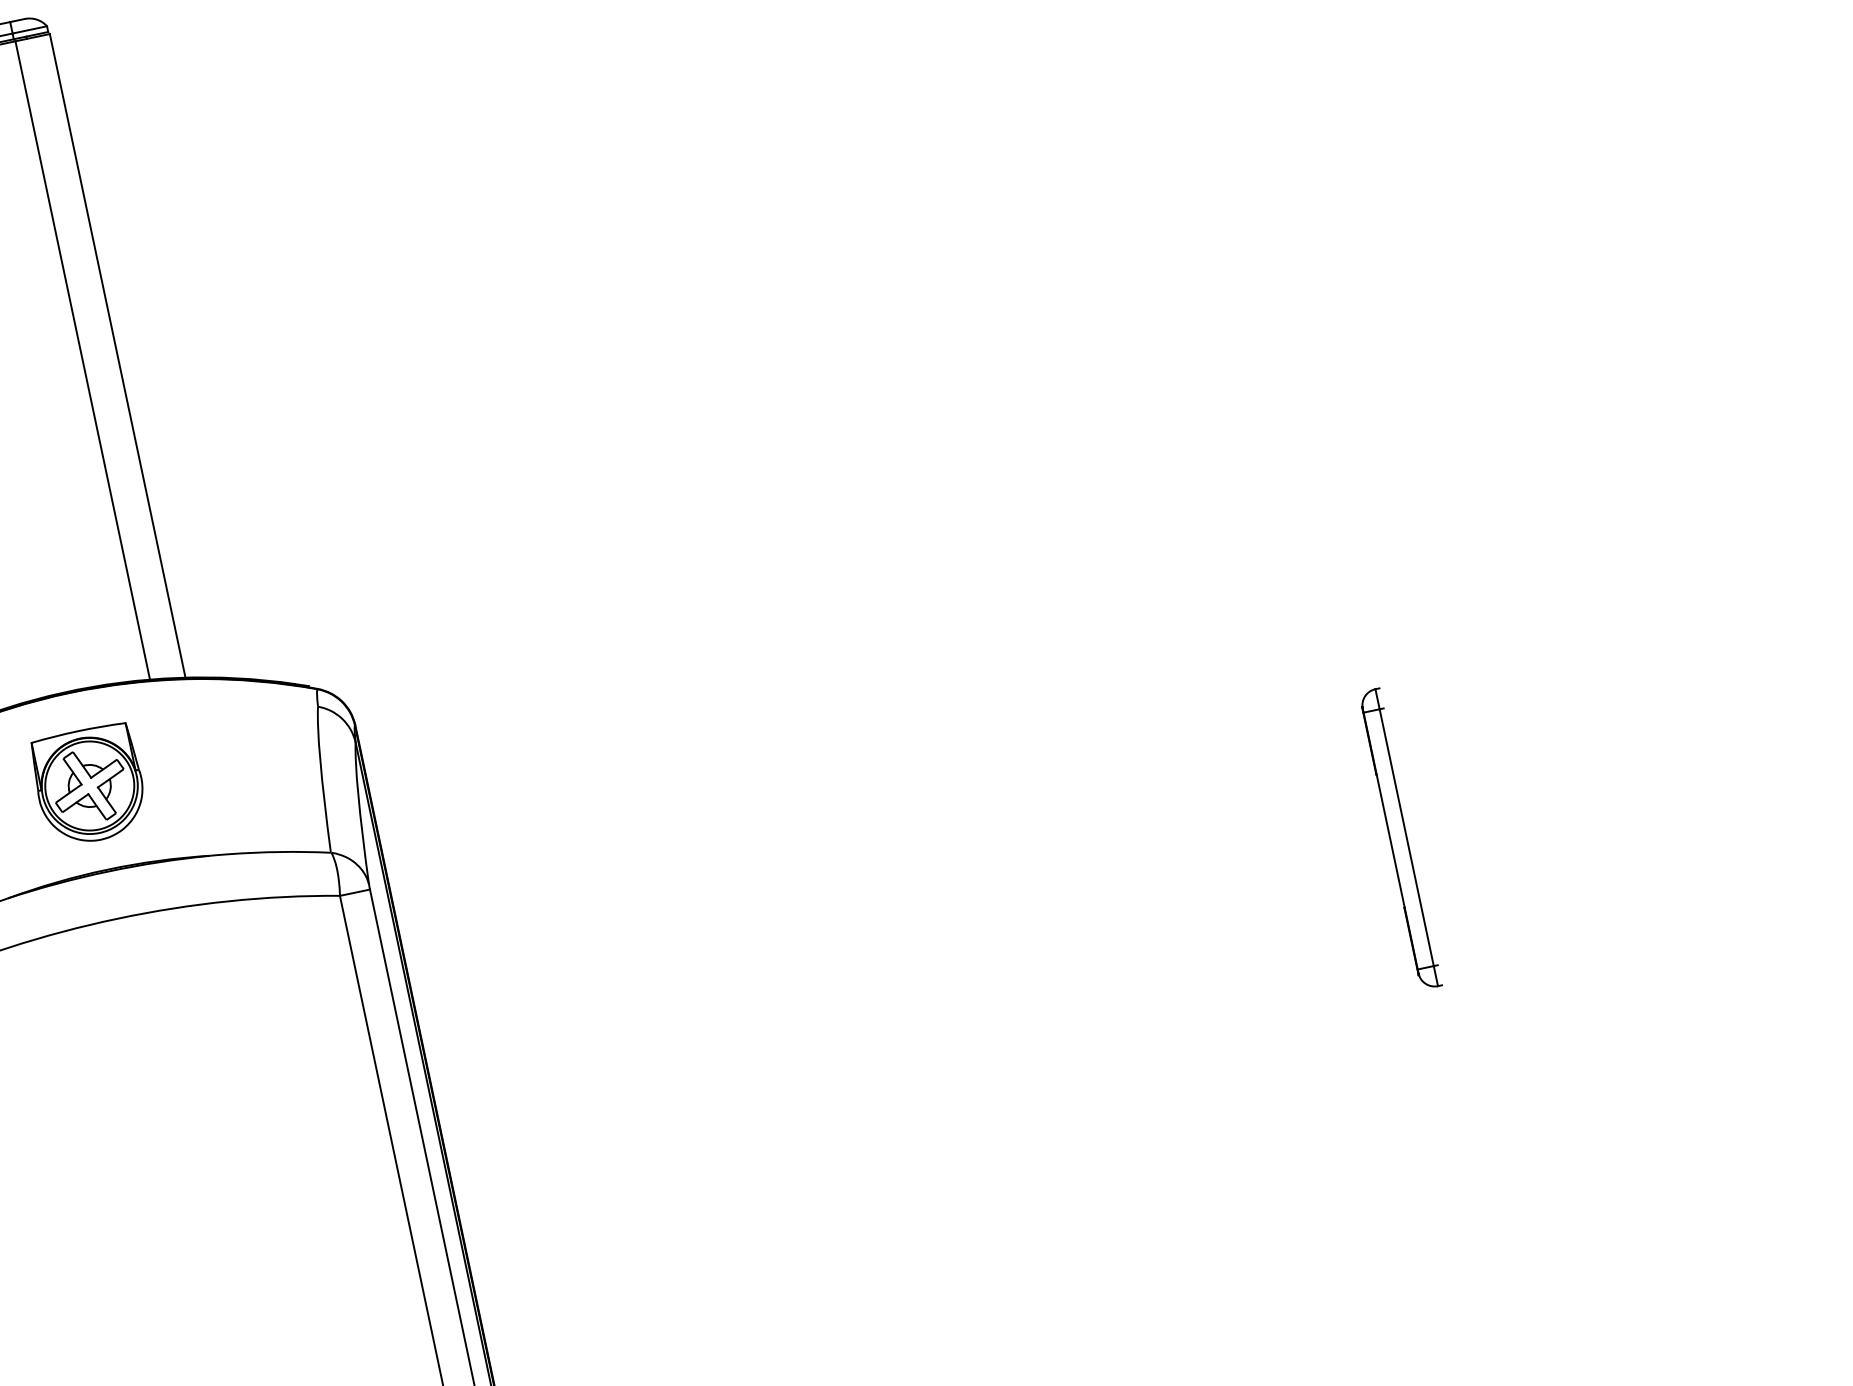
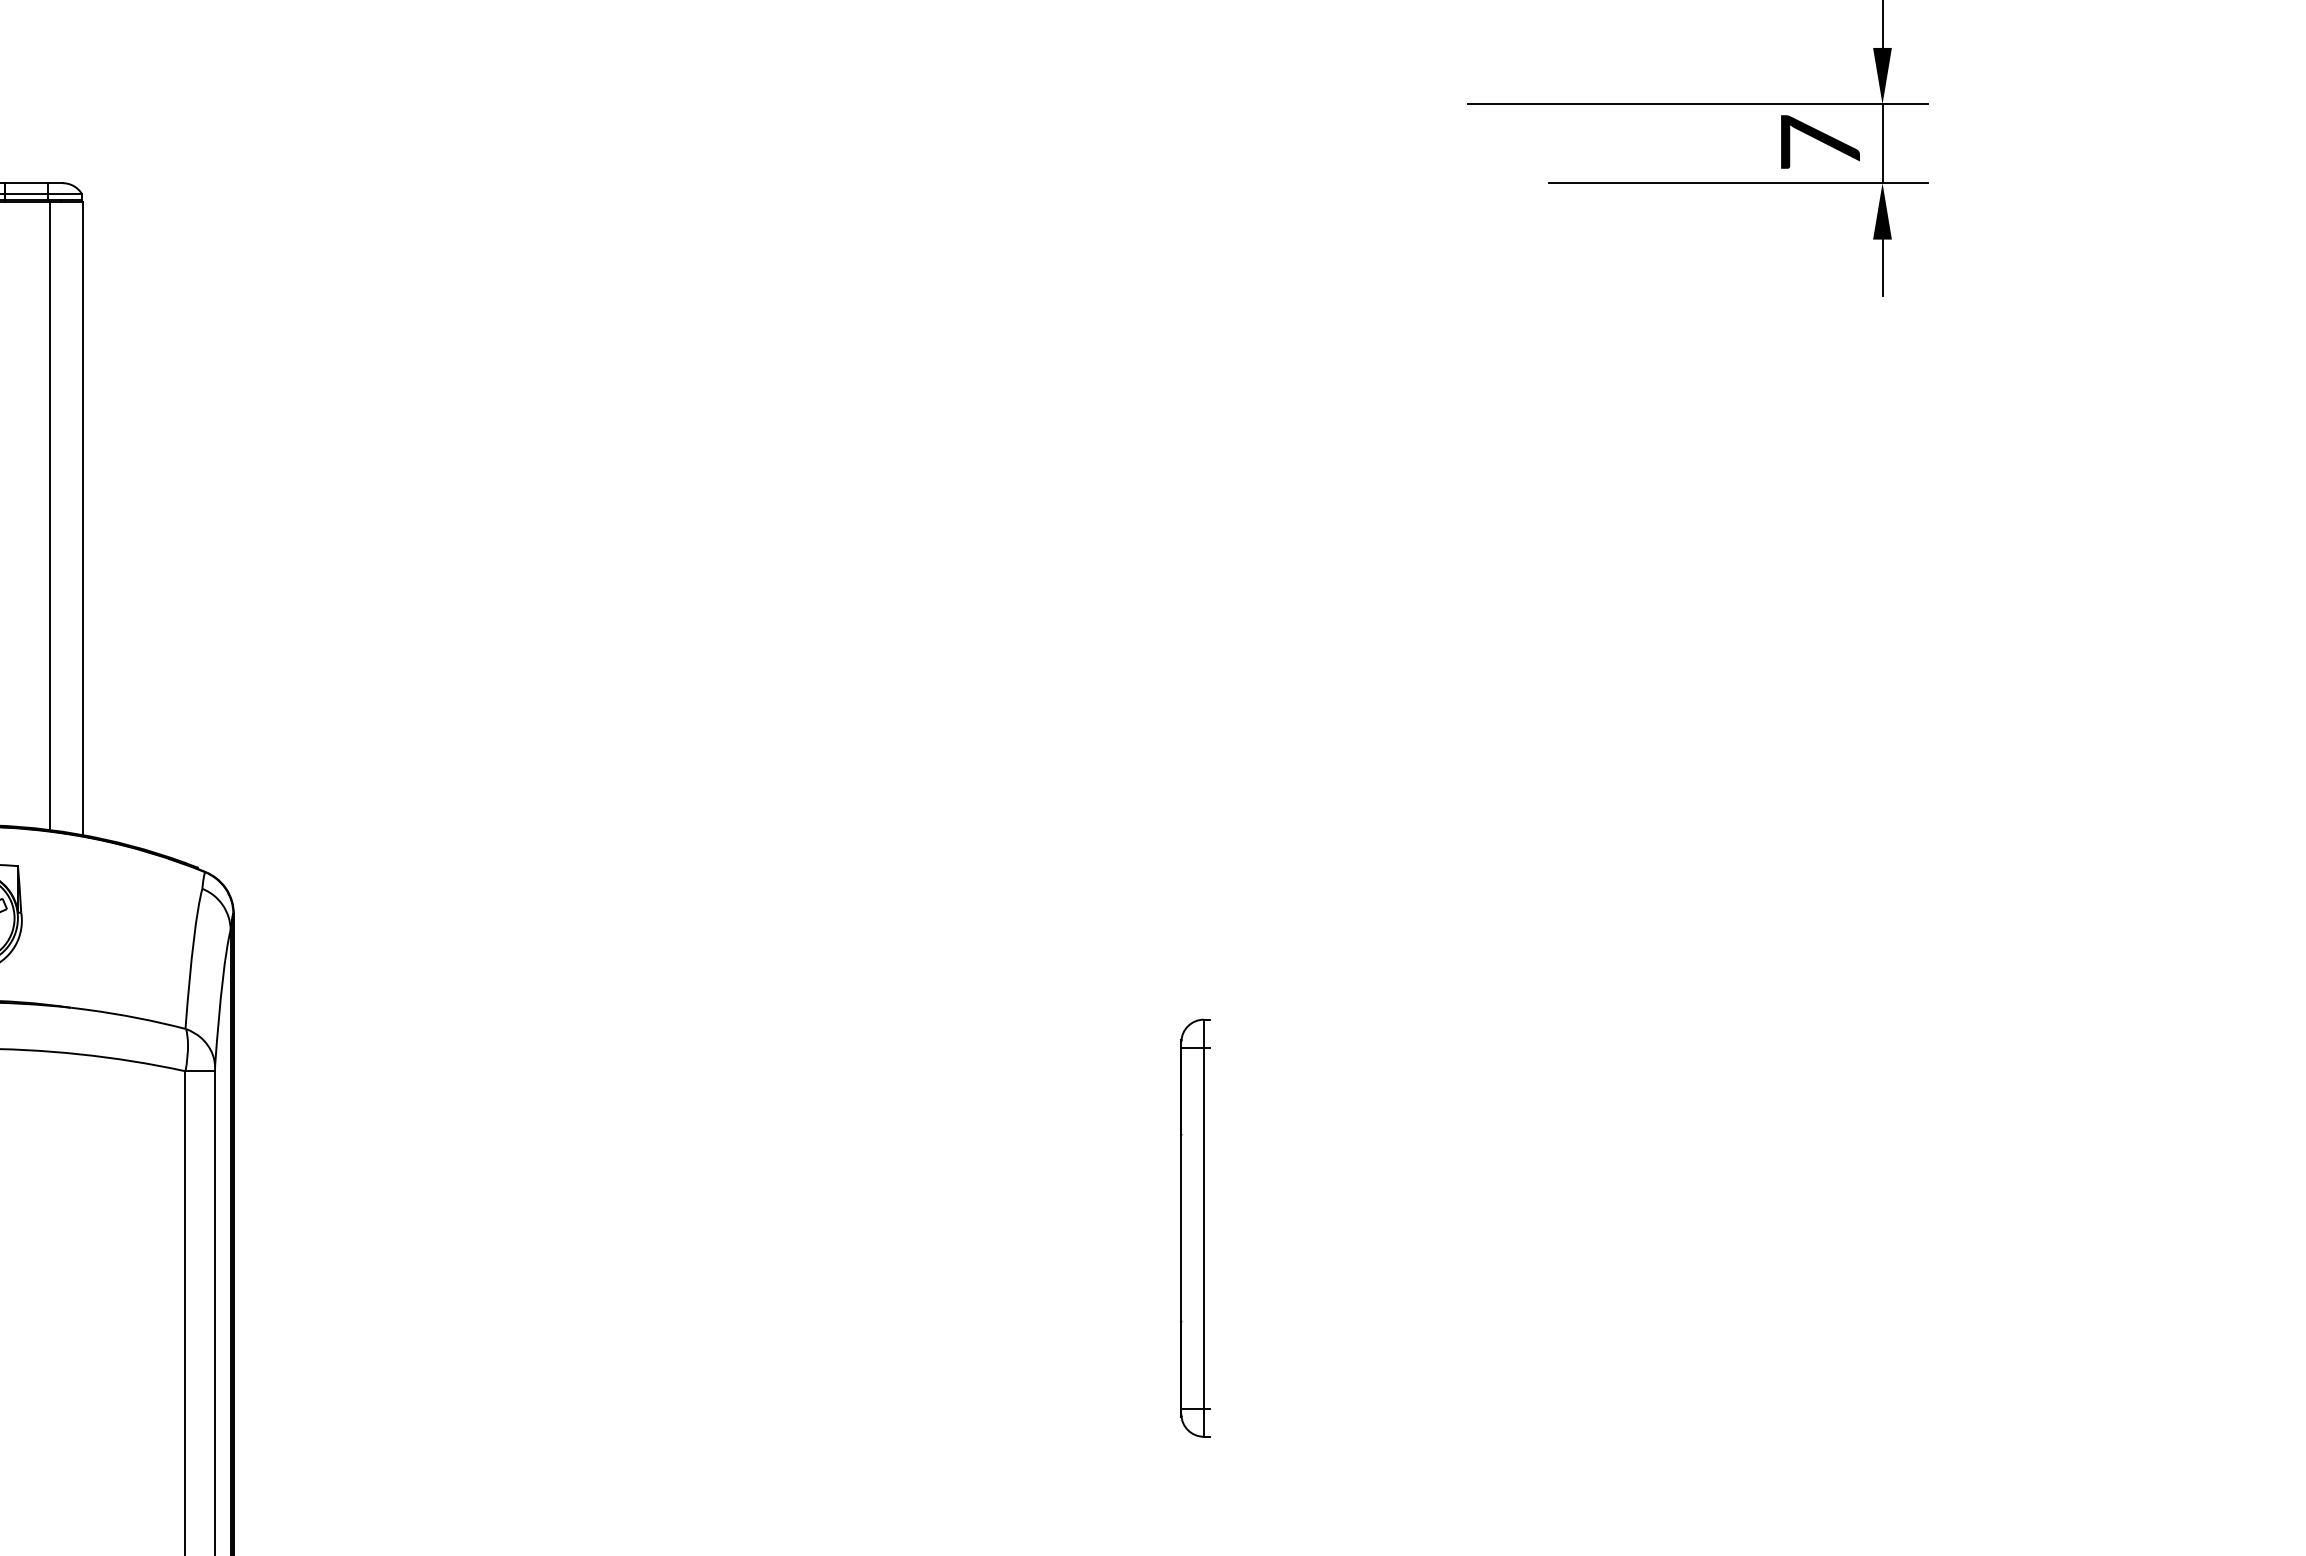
part: (1400, 838) -> (1195, 1227), size x1.43

